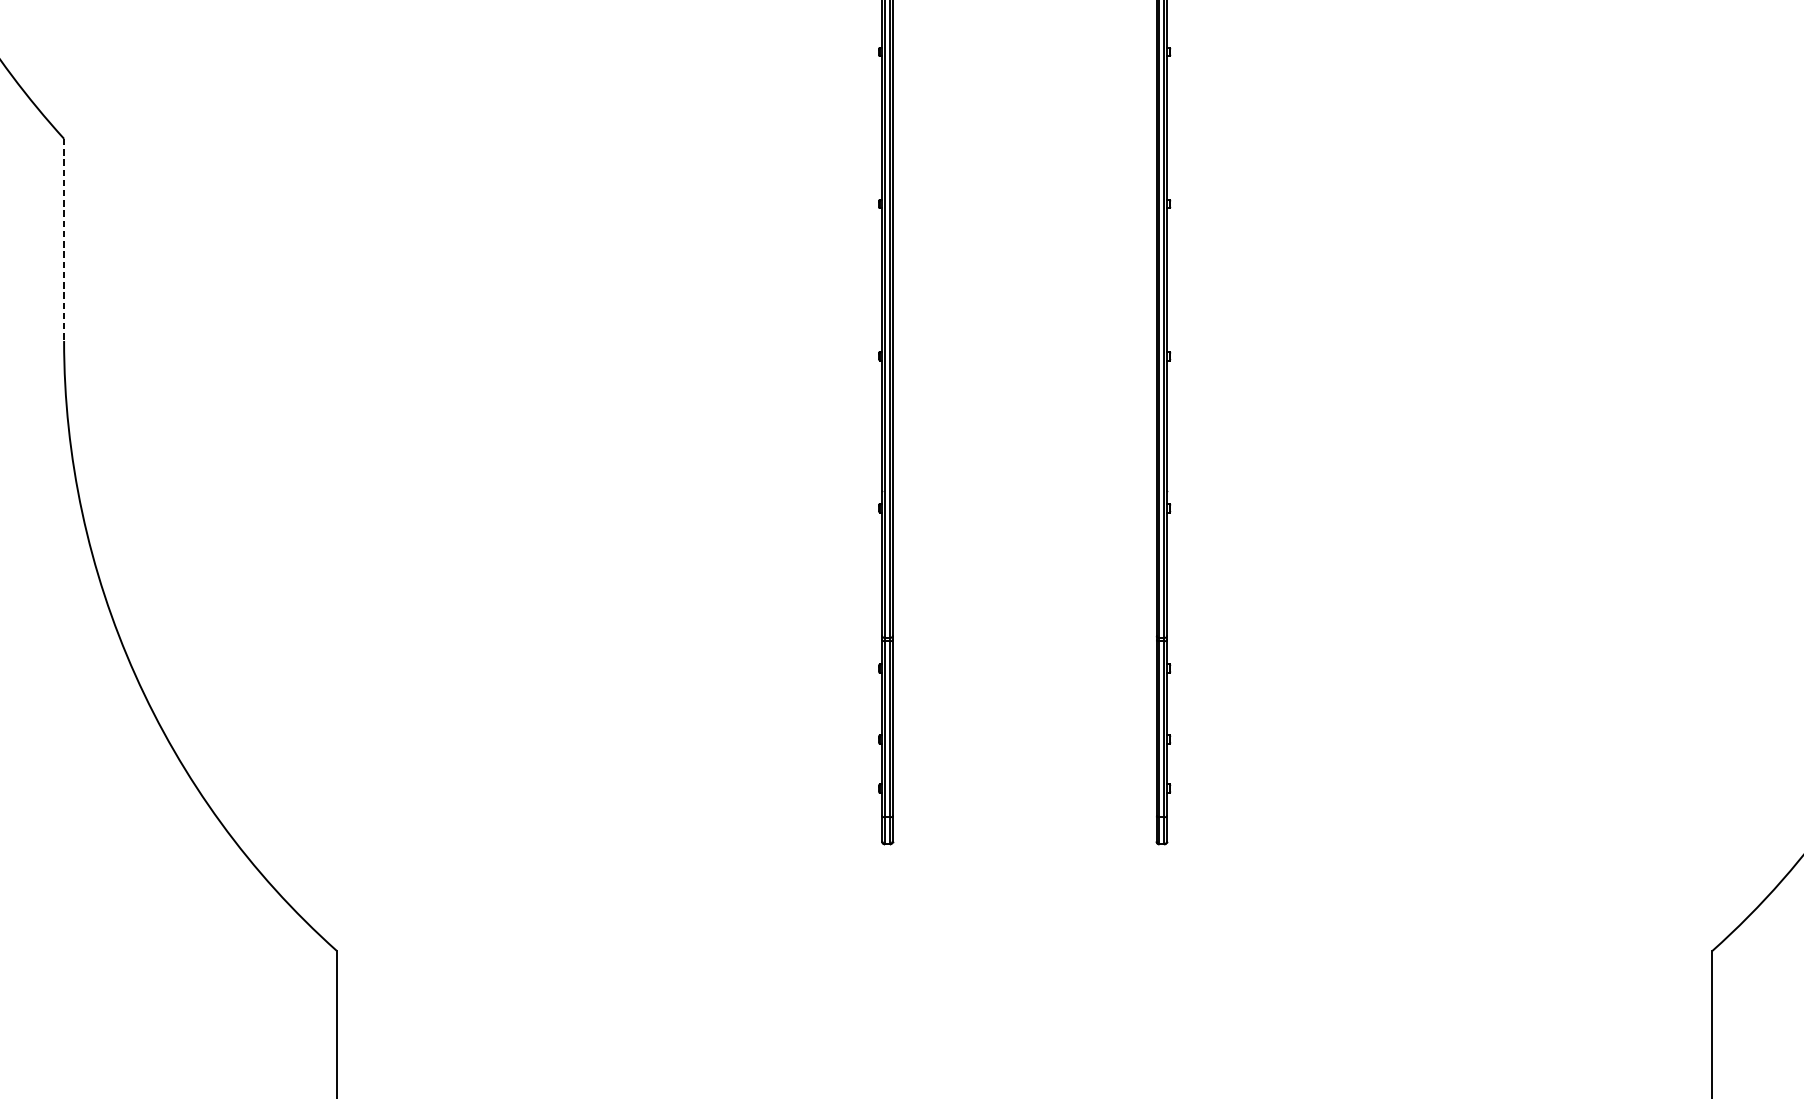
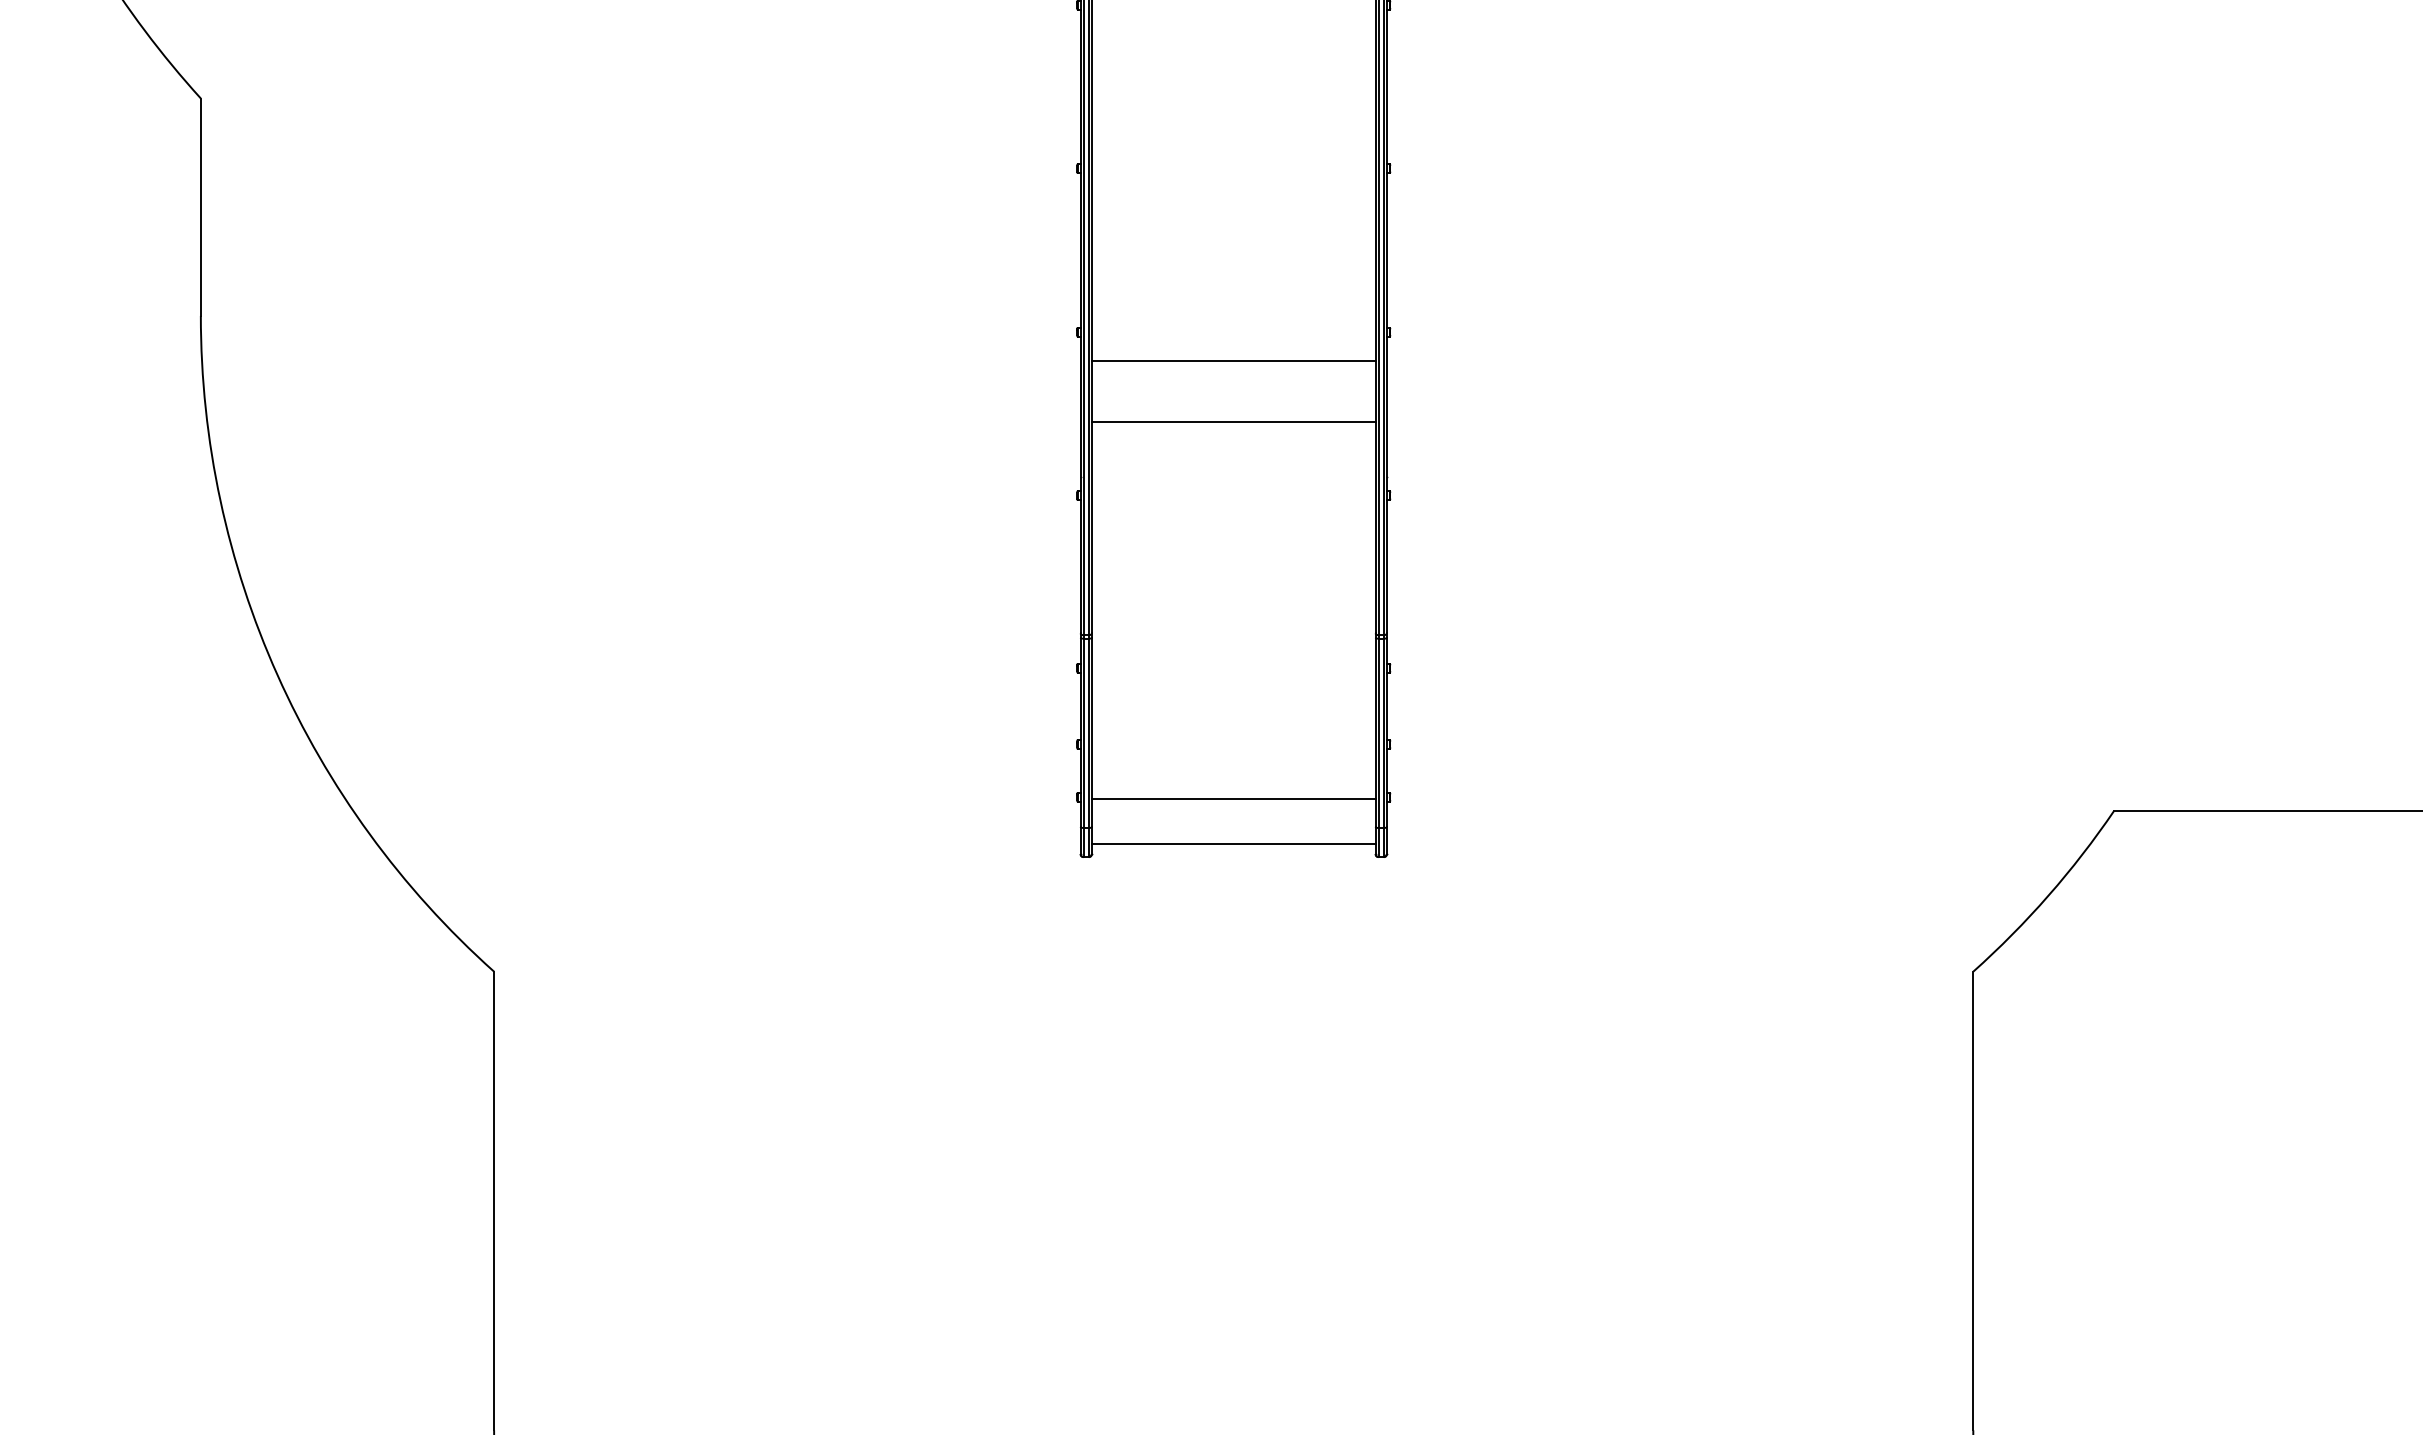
line: (63, 240) -> (200, 207), dashed -> solid
line: (1024, 382) -> (1233, 360), added
line: (1024, 440) -> (1233, 422), added
line: (1024, 789) -> (1233, 798), added
line: (1024, 832) -> (1233, 844), added

